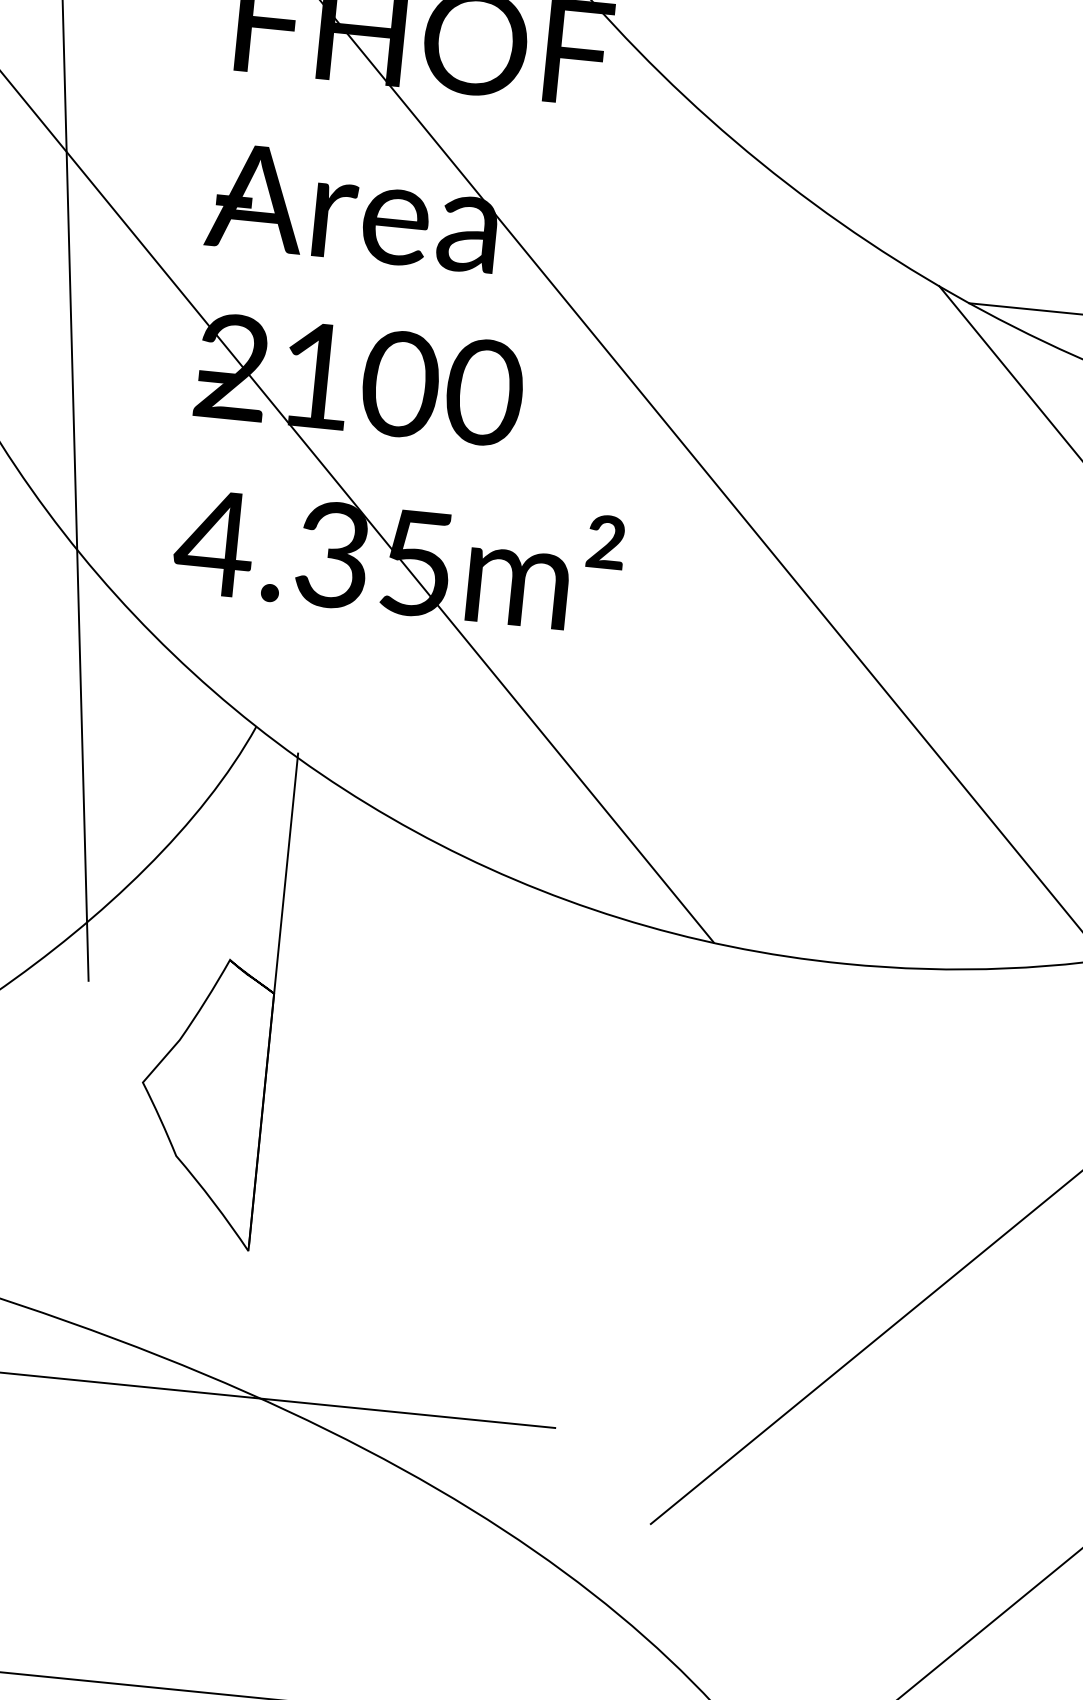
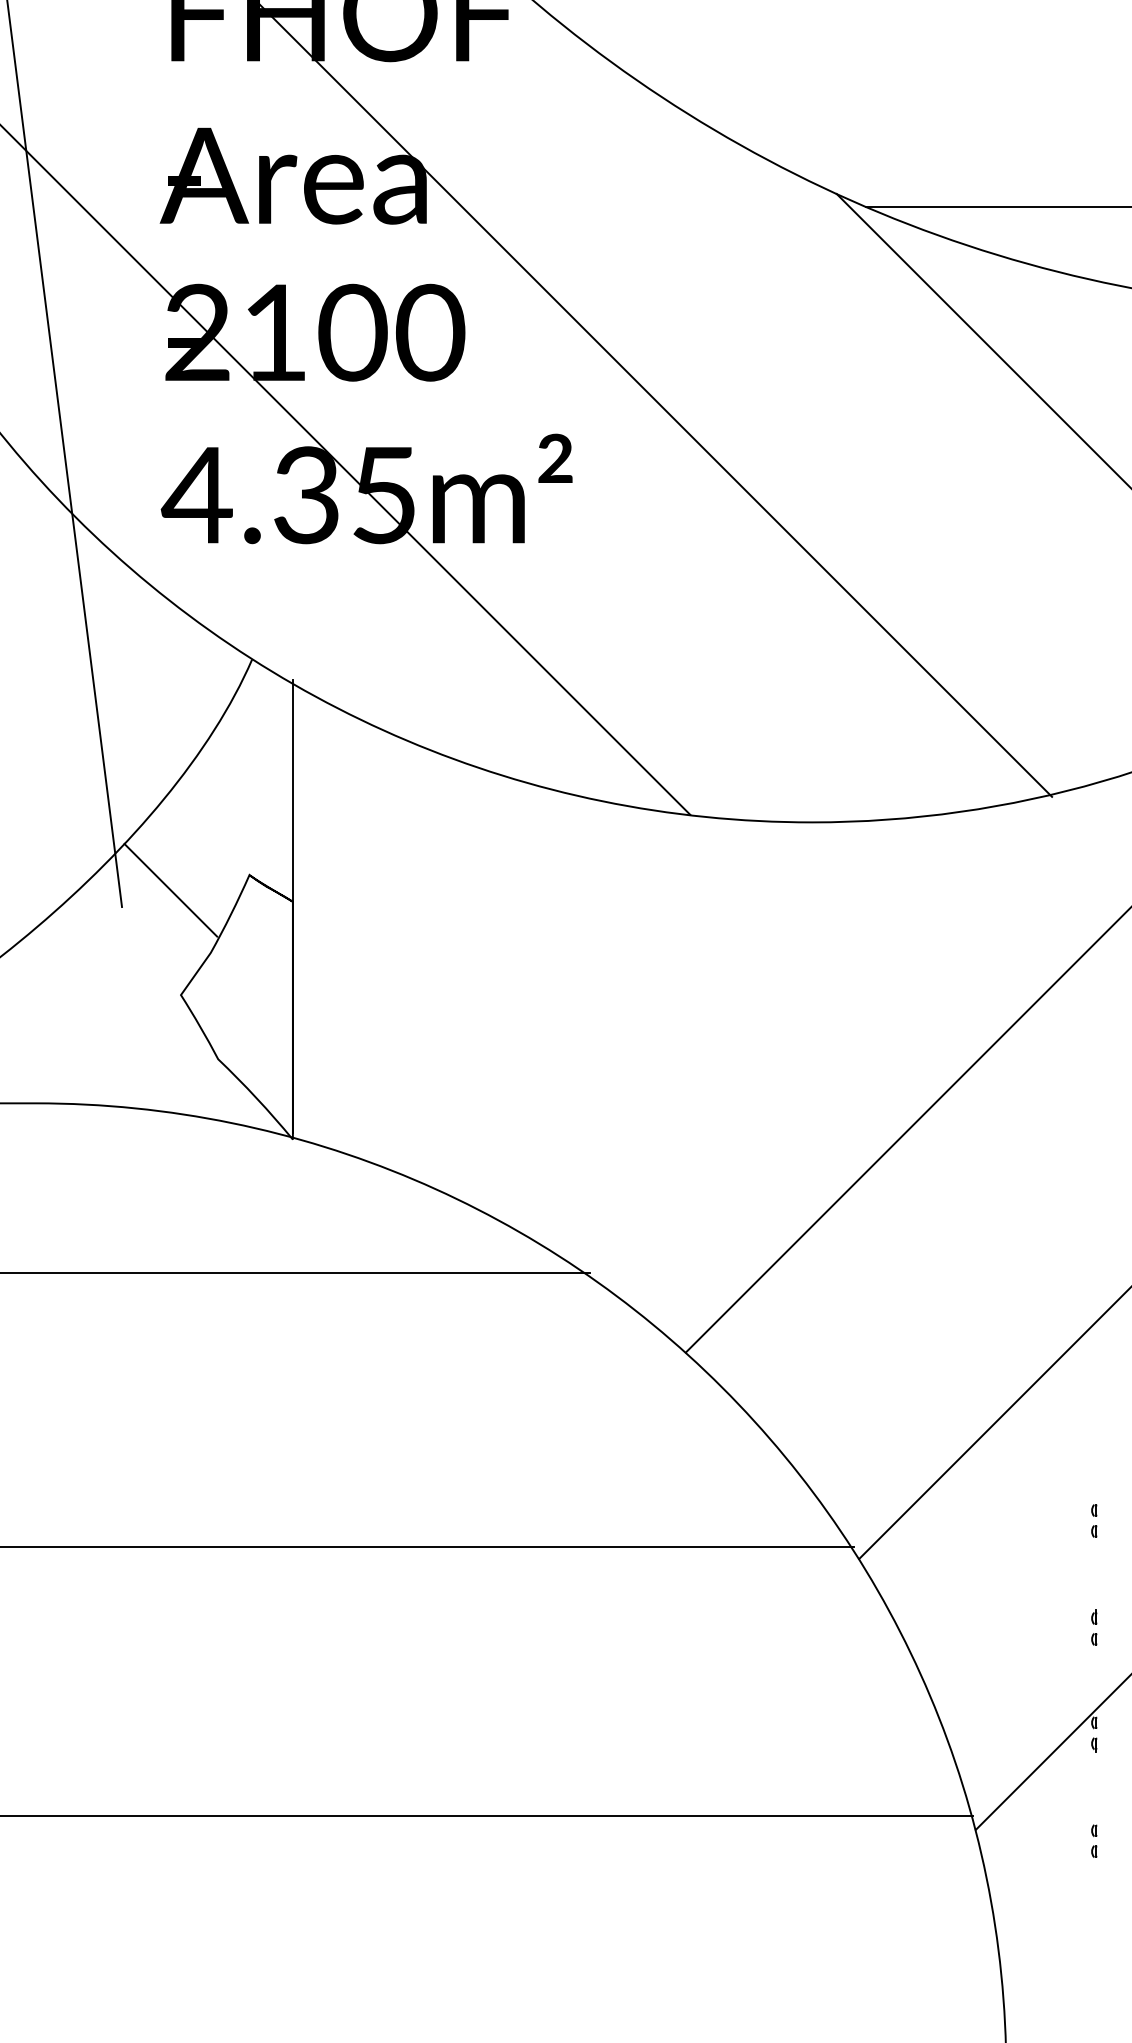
line: (142, 967) -> (170, 889), added

